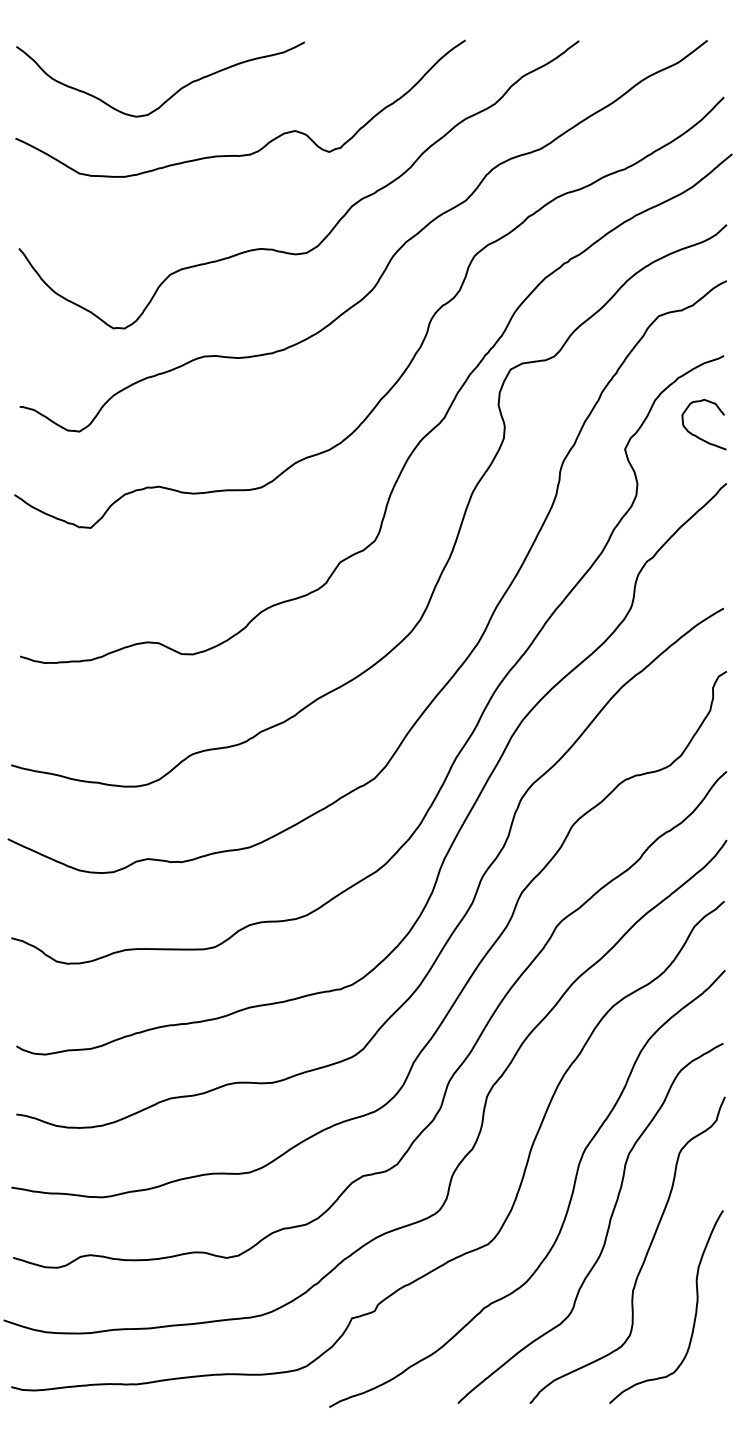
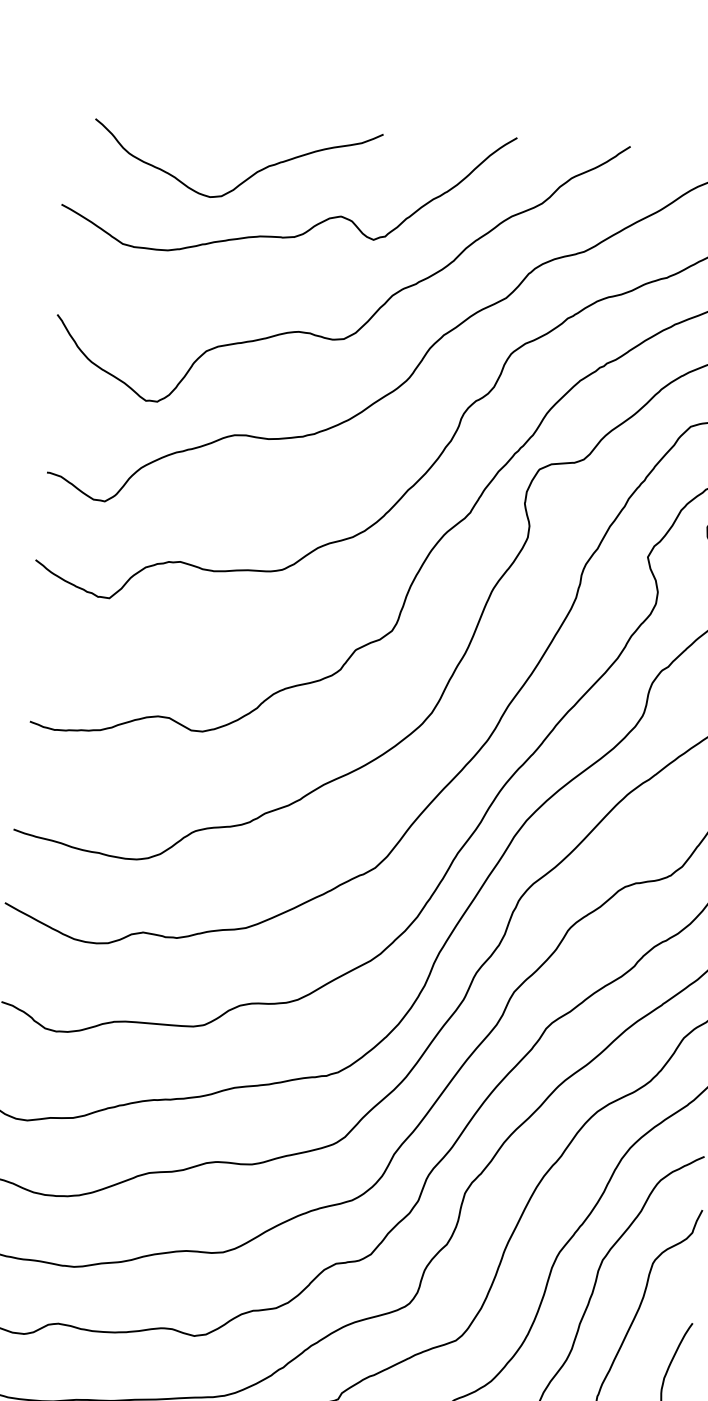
curve: (172, 94) -> (247, 177), moved

